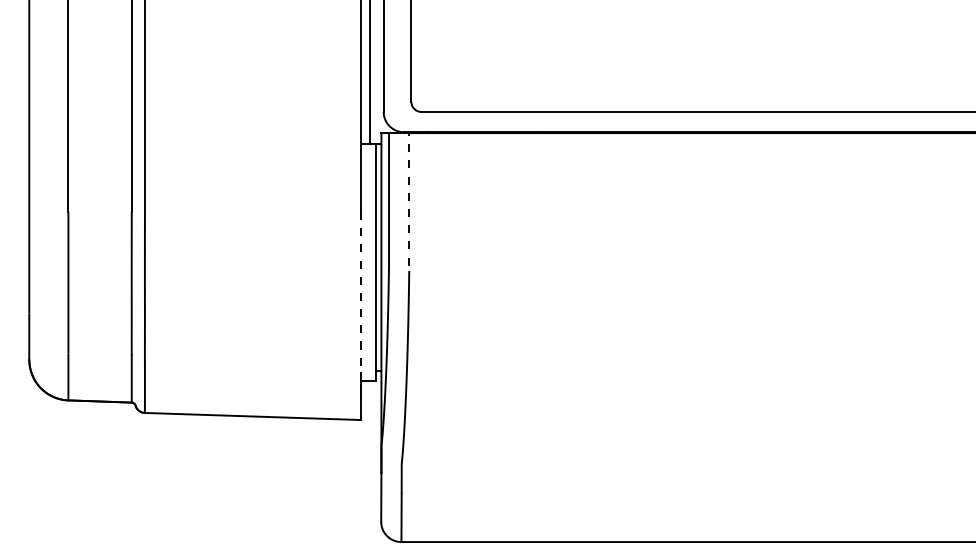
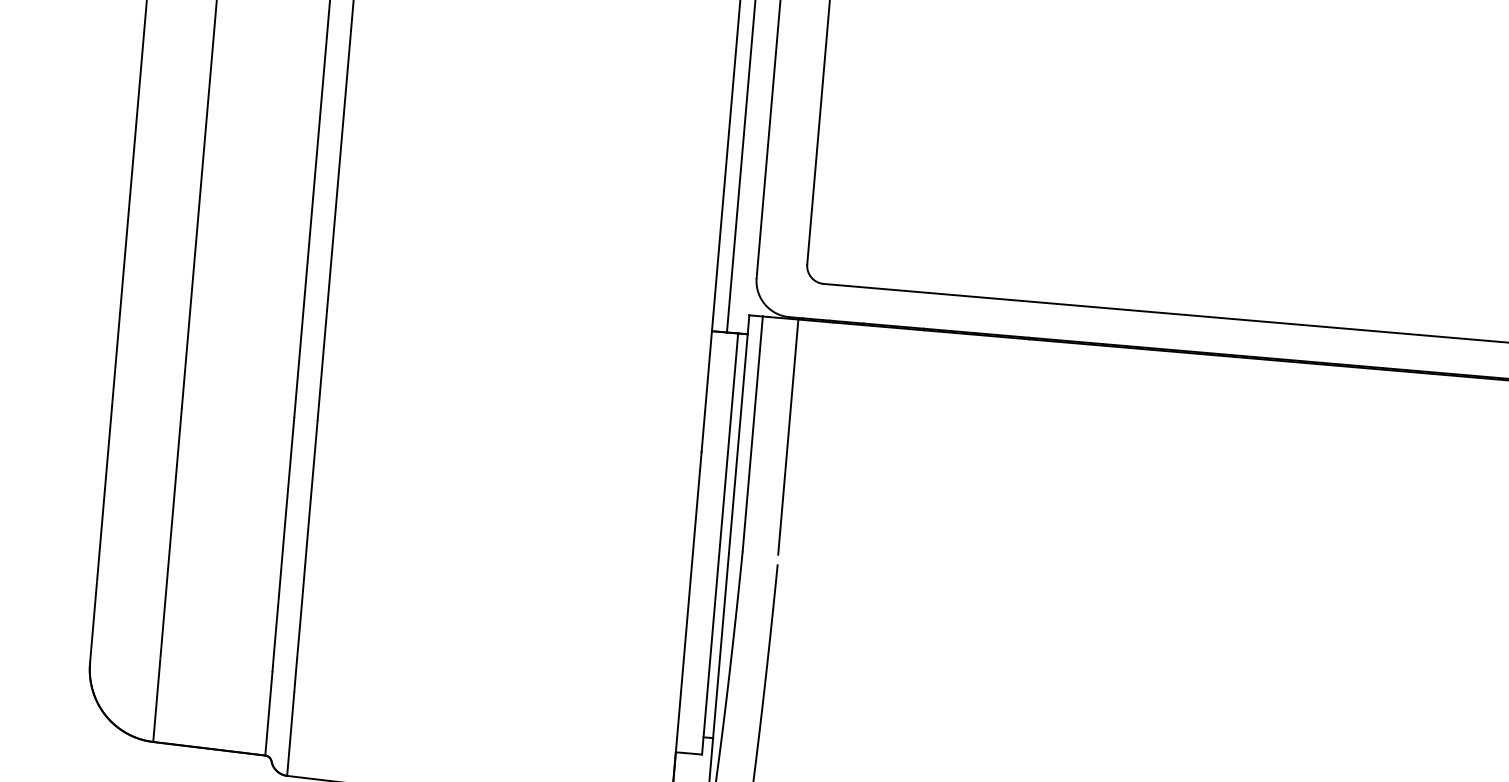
line: (409, 198) -> (789, 435), dashed -> solid
line: (361, 292) -> (689, 595), dashed -> solid

